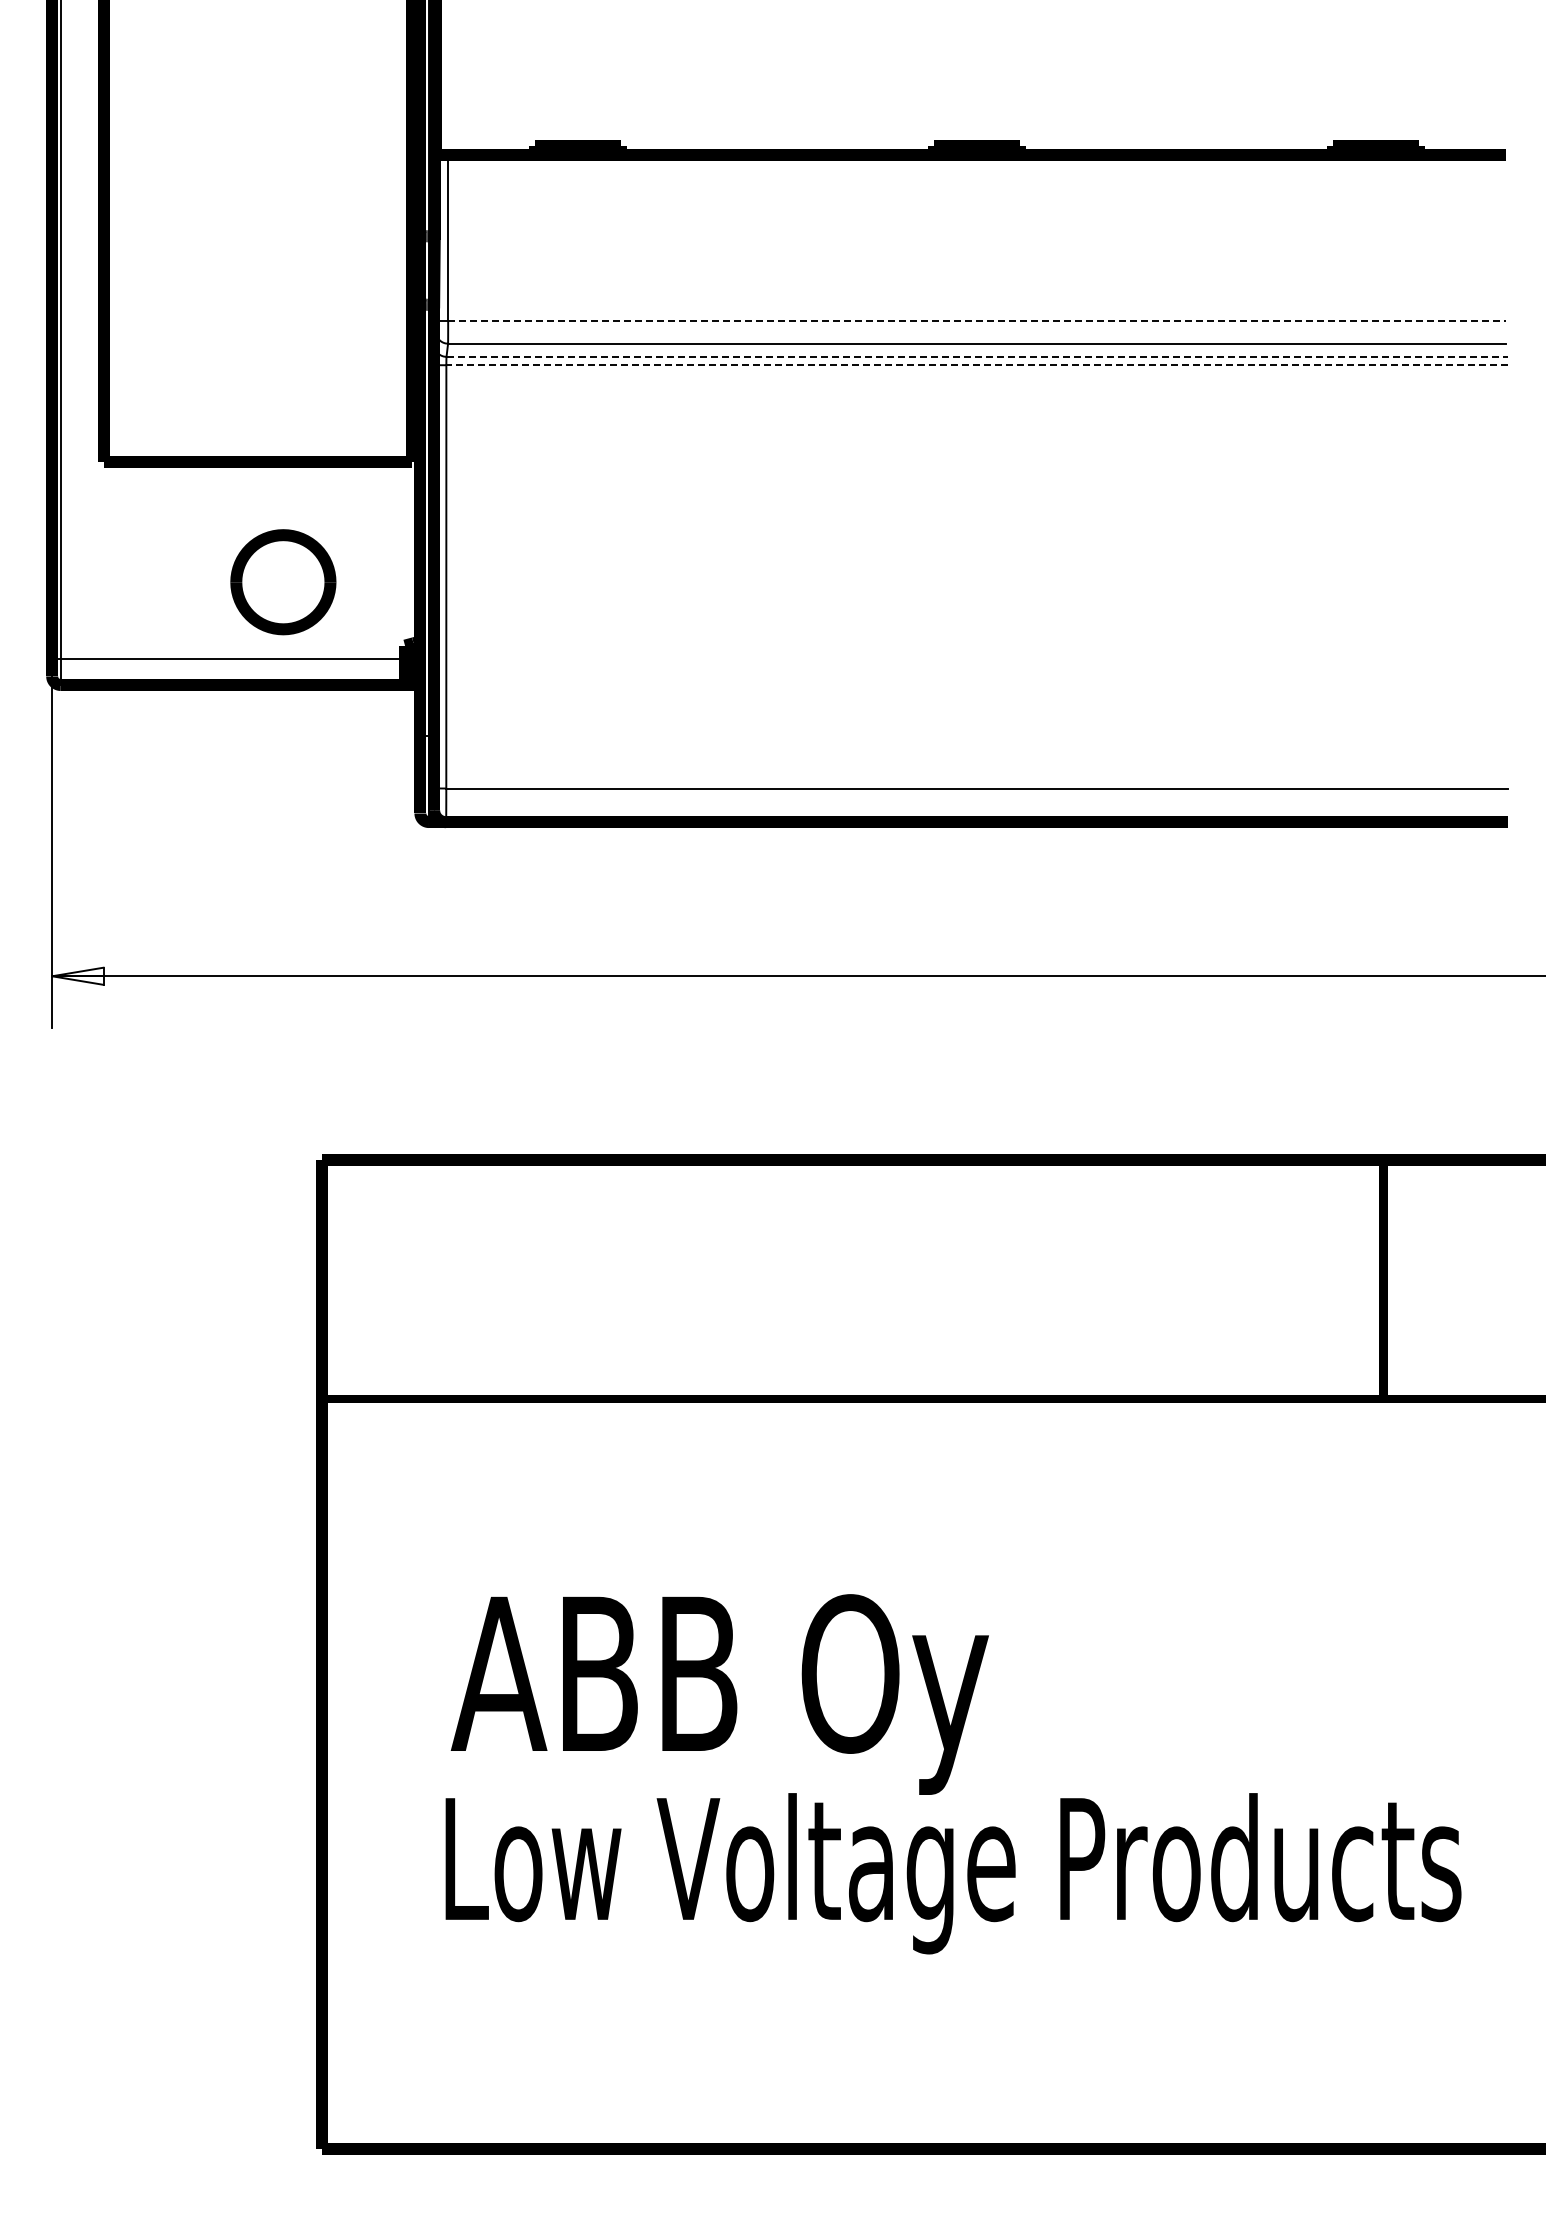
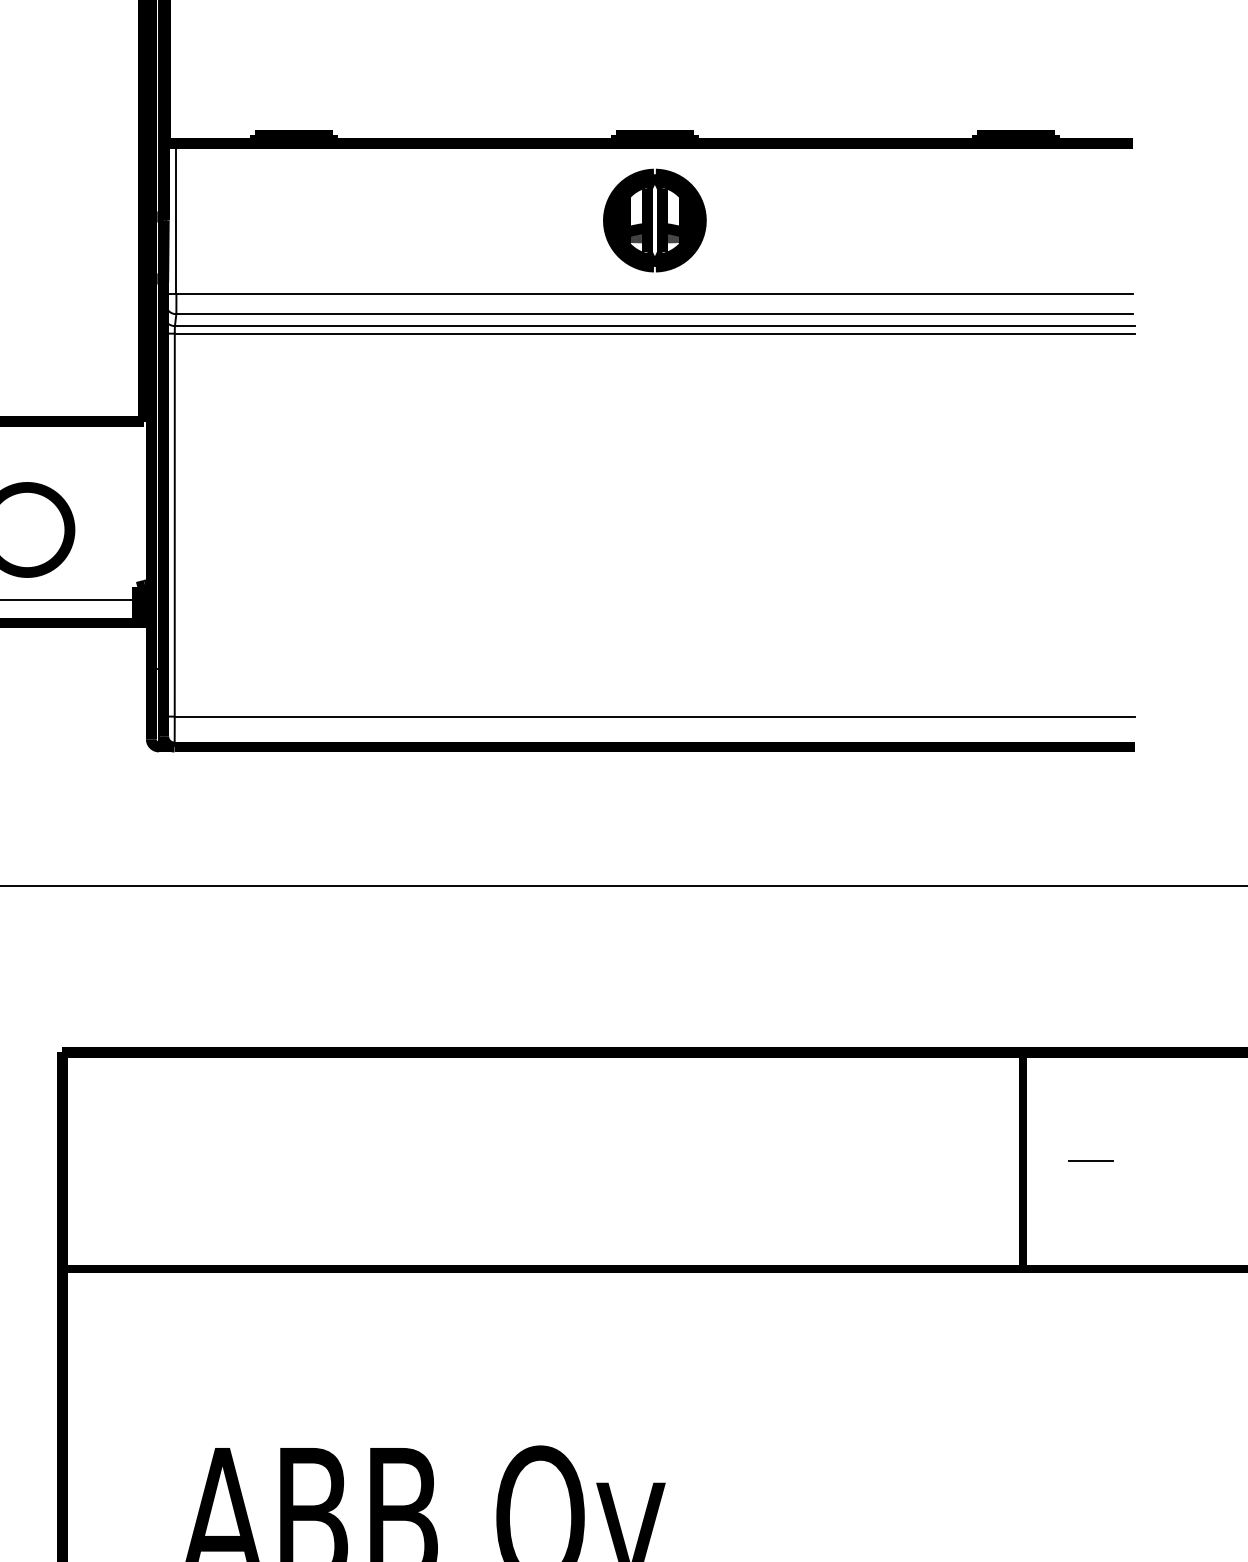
part: (976, 240) -> (654, 220), added
line: (977, 321) -> (655, 294), dashed -> solid
line: (977, 356) -> (655, 325), dashed -> solid
line: (977, 365) -> (655, 333), dashed -> solid
line: (1459, 1279) -> (1091, 1160), added

